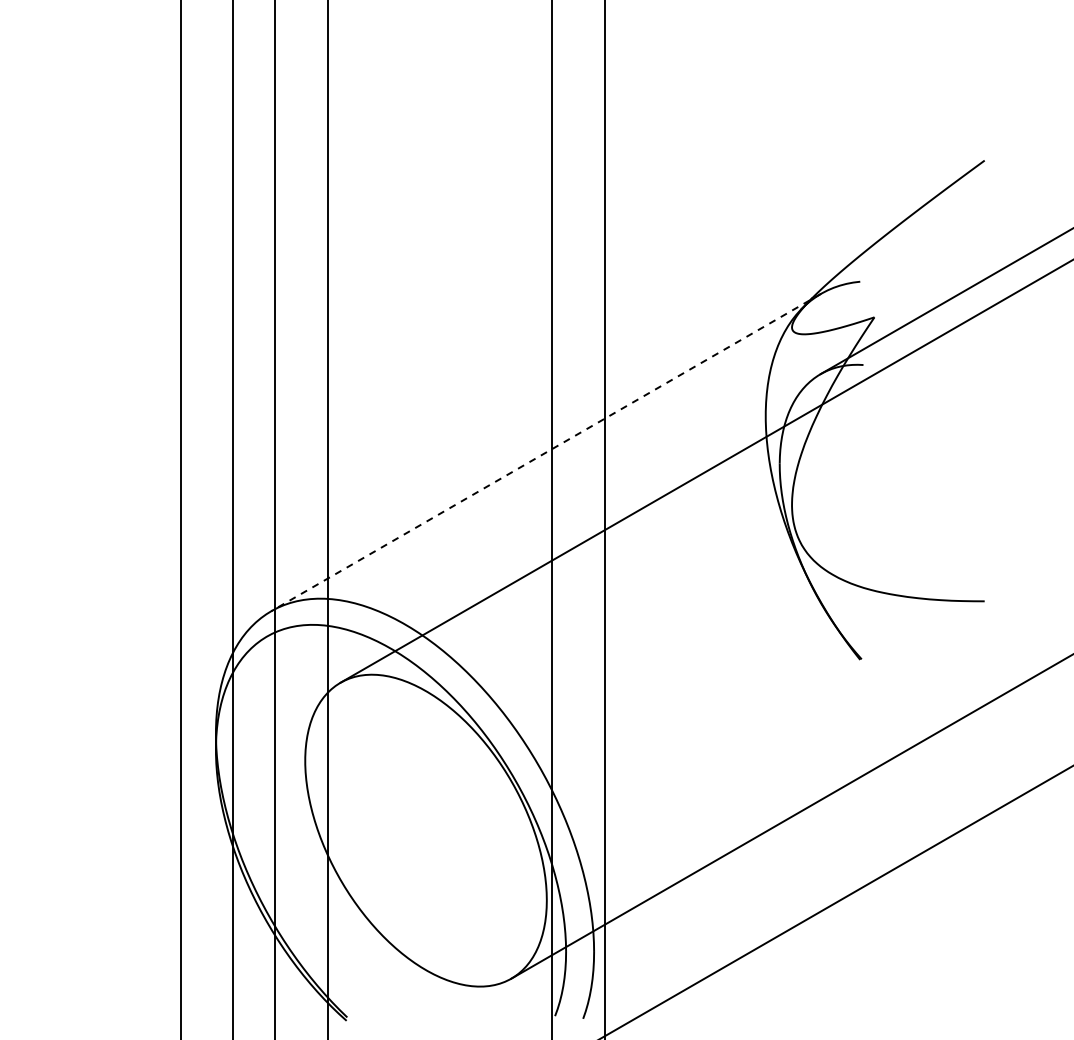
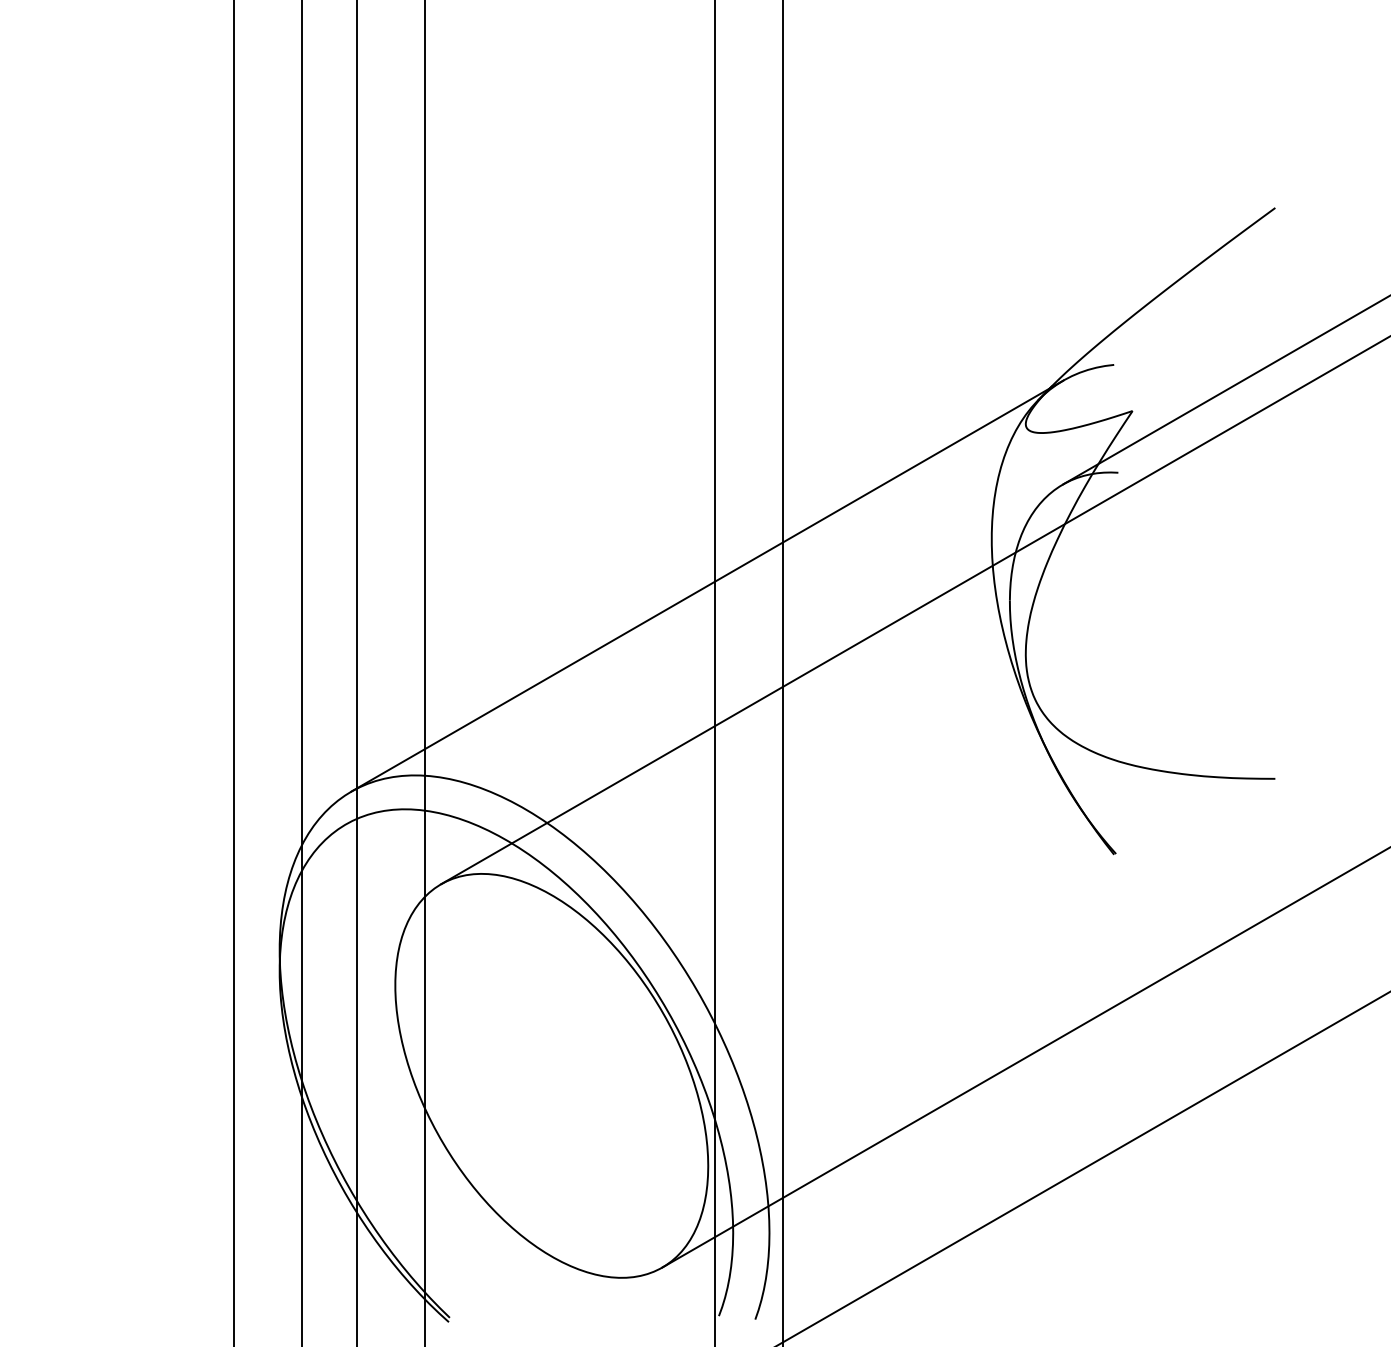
line: (545, 452) -> (706, 586), dashed -> solid

